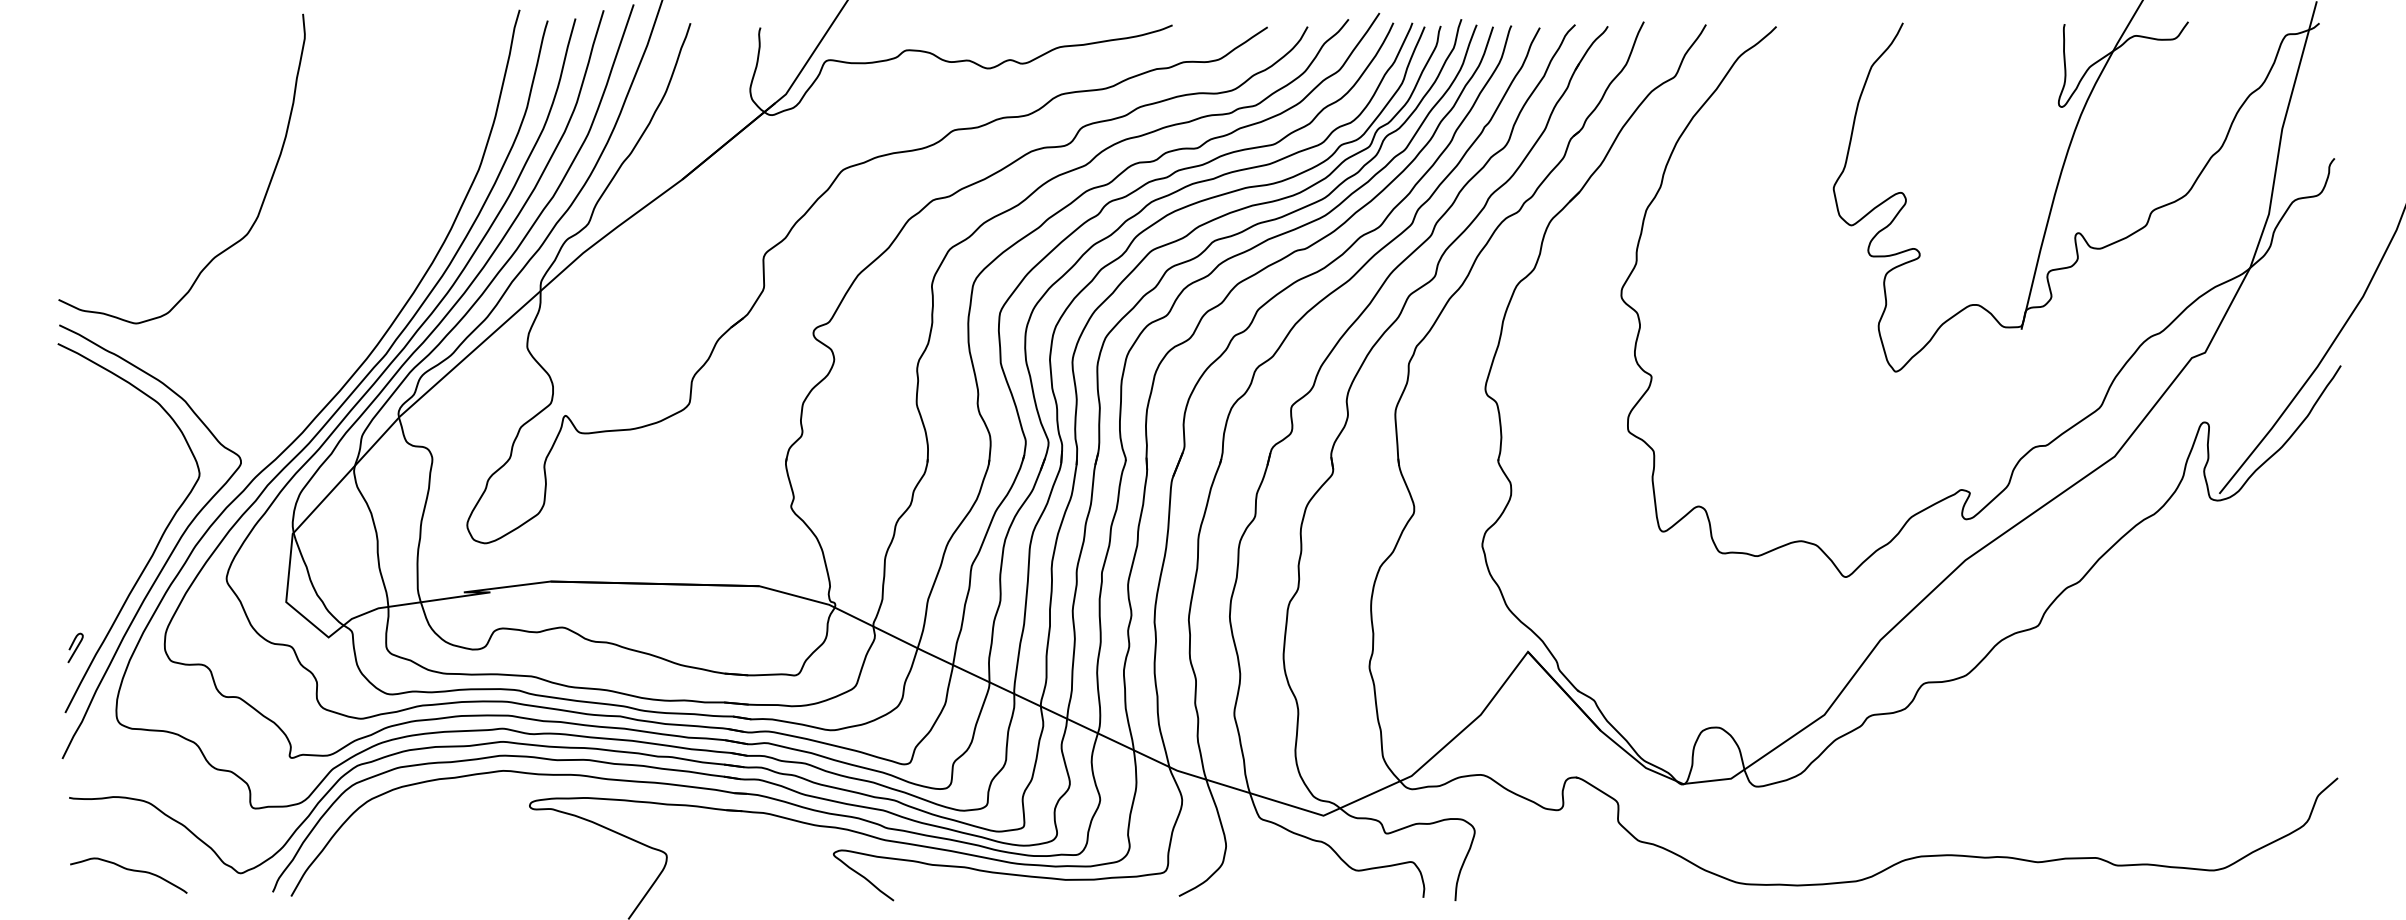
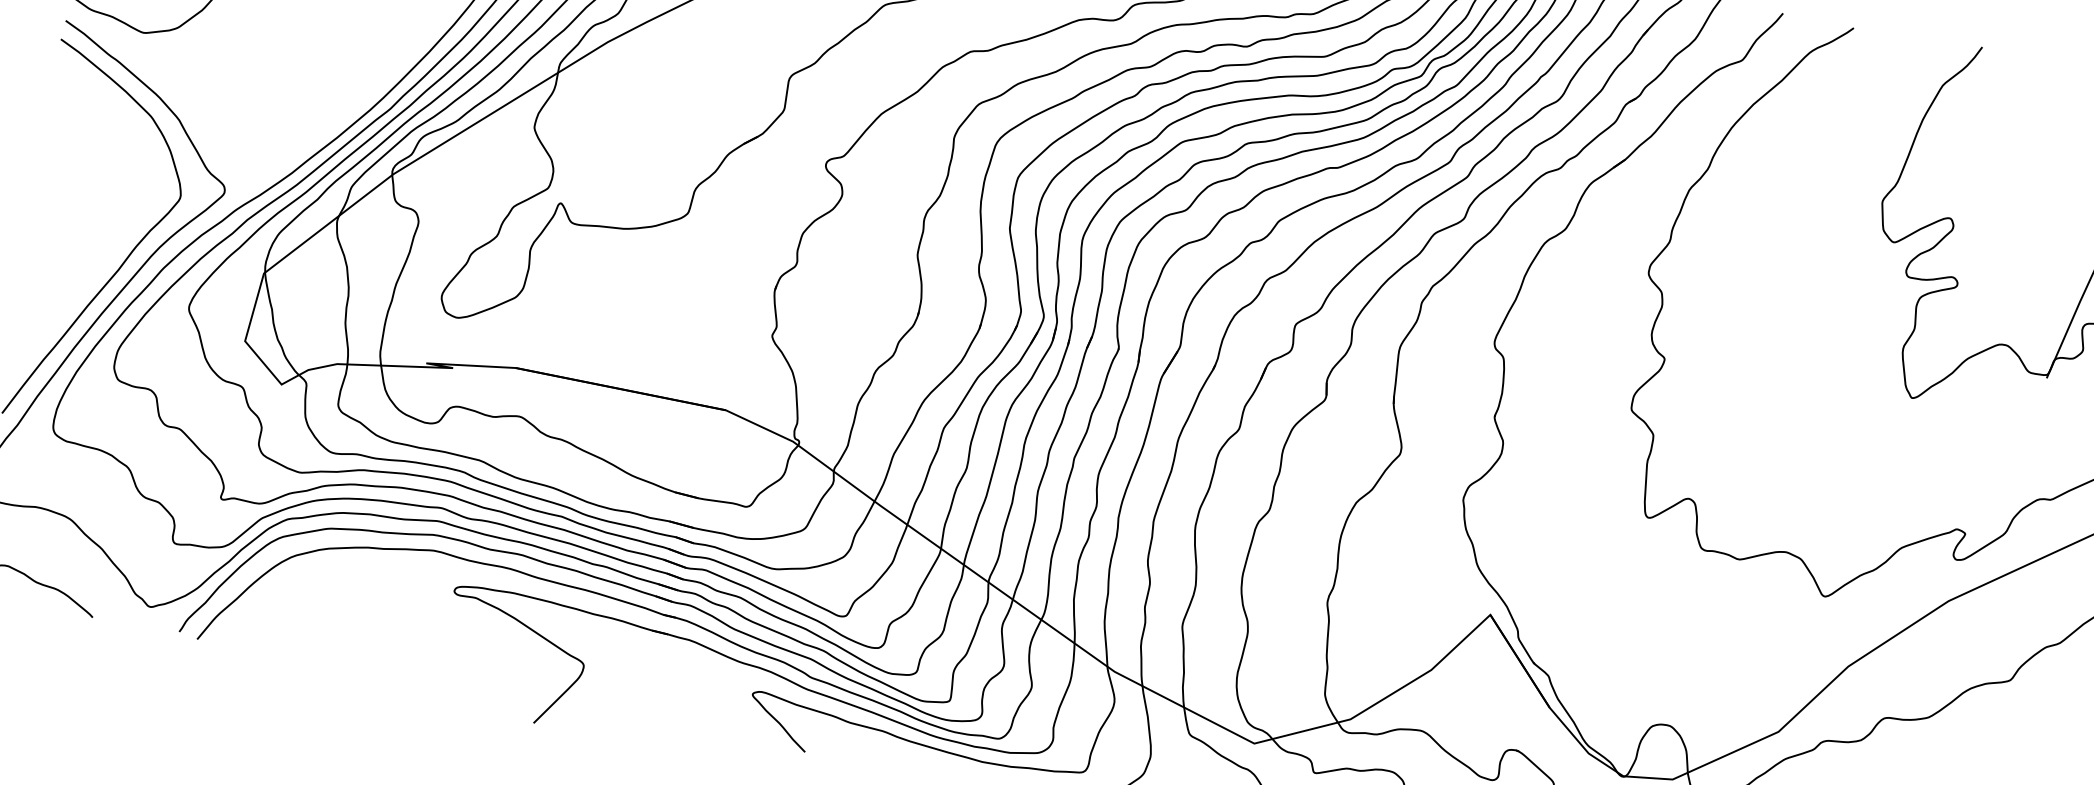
curve: (76, 647) -> (25, 349), removed

